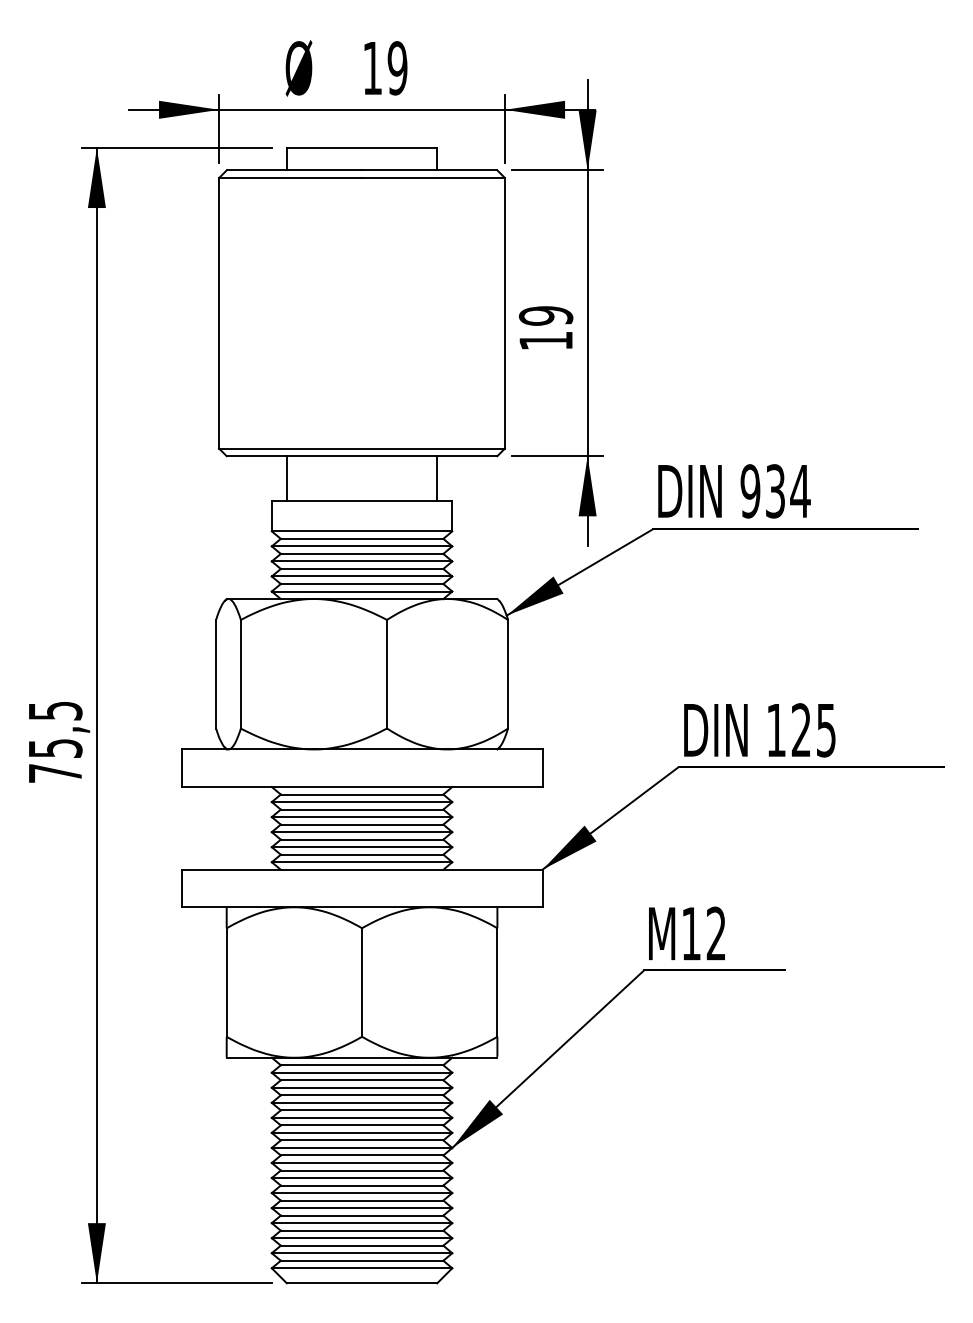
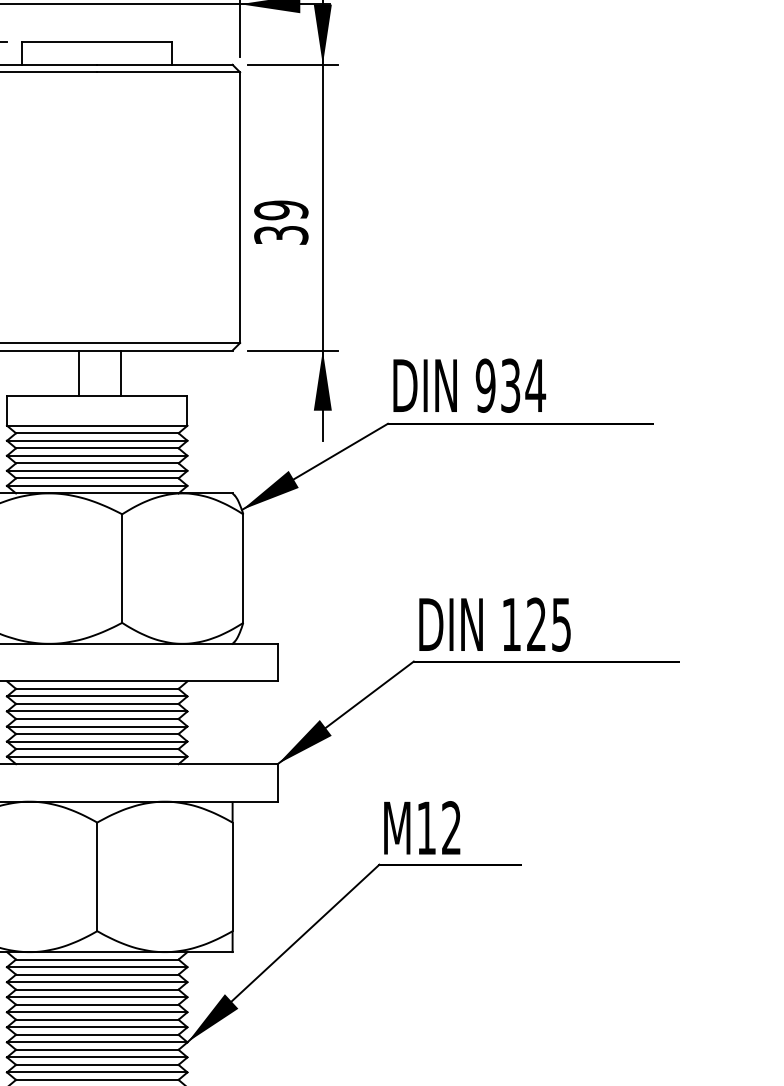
text: (545, 340) -> (280, 234), 19 -> 39
line: (286, 478) -> (78, 372), moved
line: (437, 478) -> (121, 372), moved

